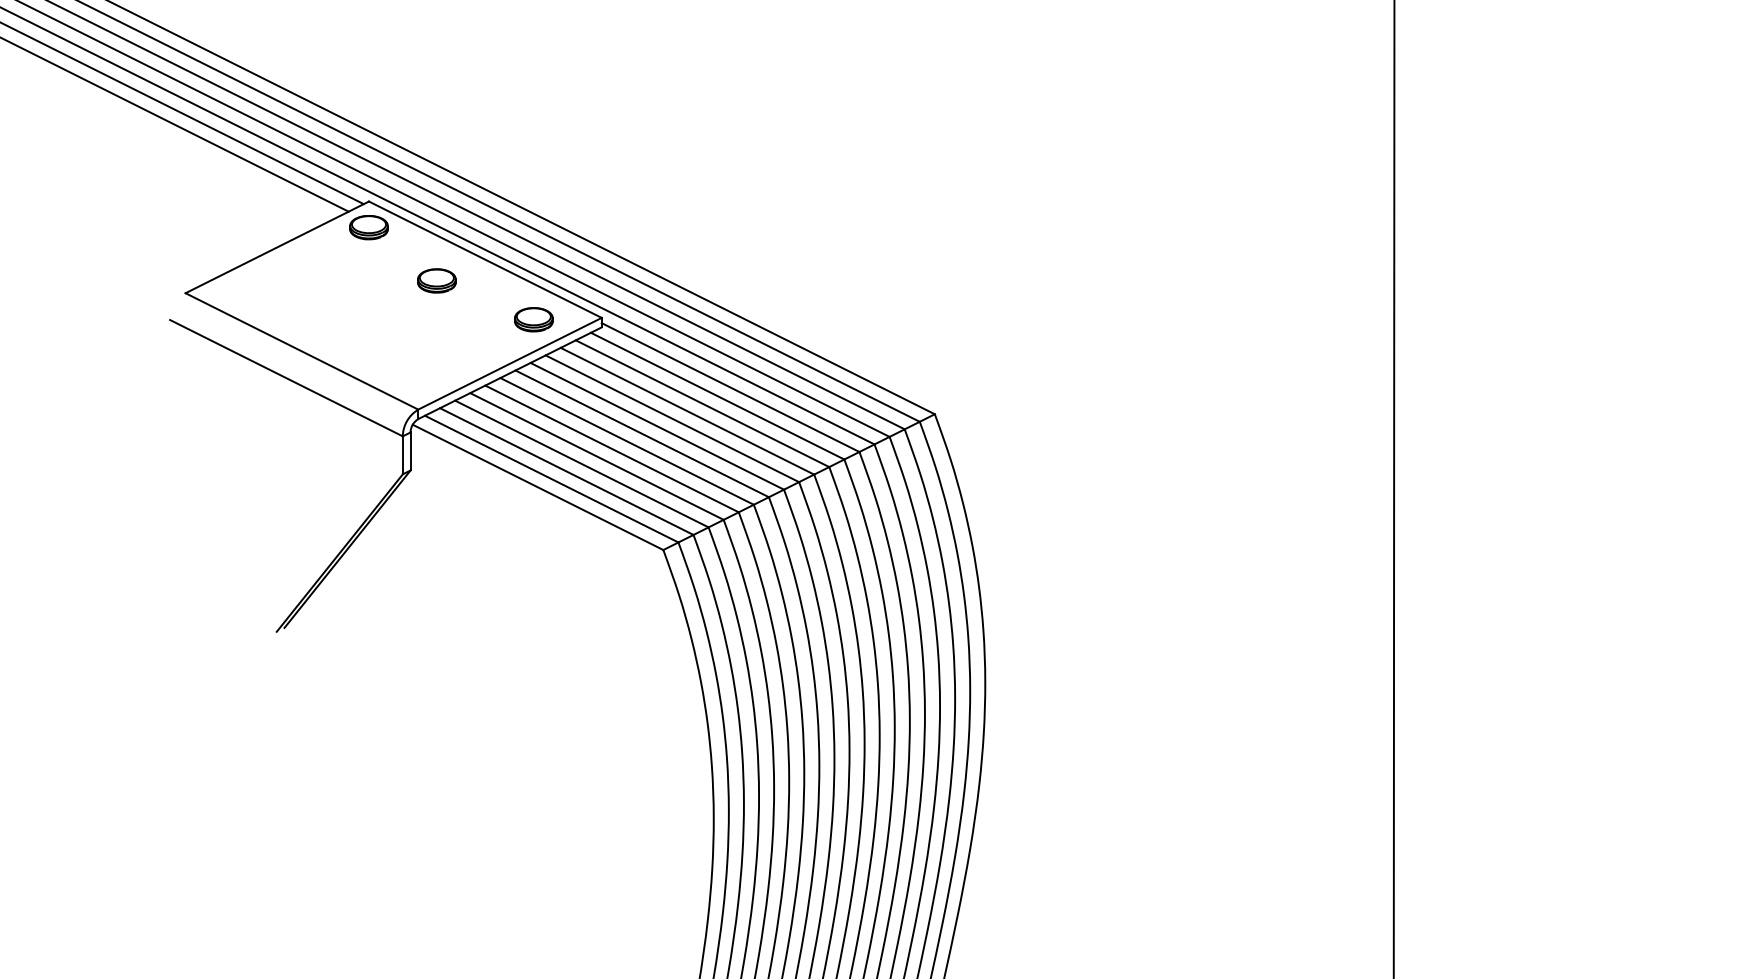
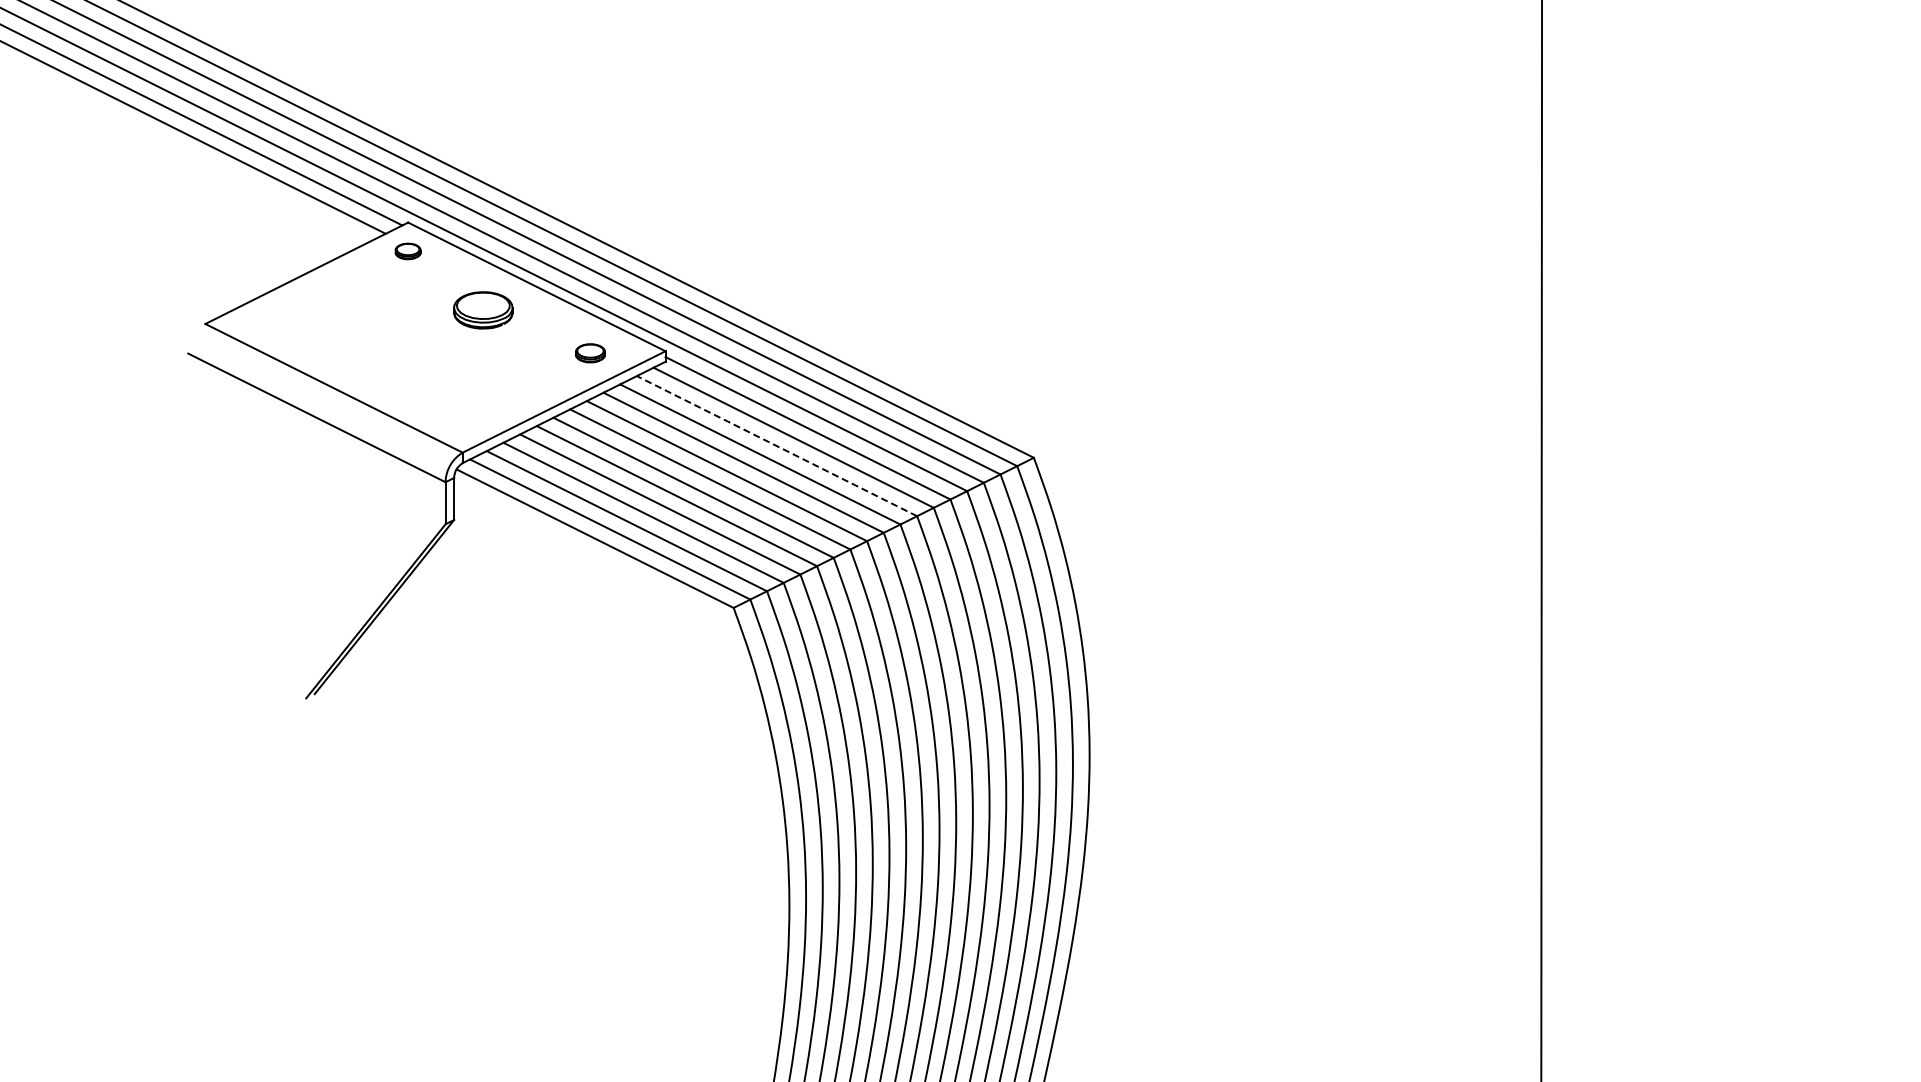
part: (368, 227) -> (407, 251), size x0.6
part: (436, 281) -> (482, 310), size x1.4
part: (533, 319) -> (590, 353), size x0.7
line: (702, 404) -> (777, 446), solid -> dashed

